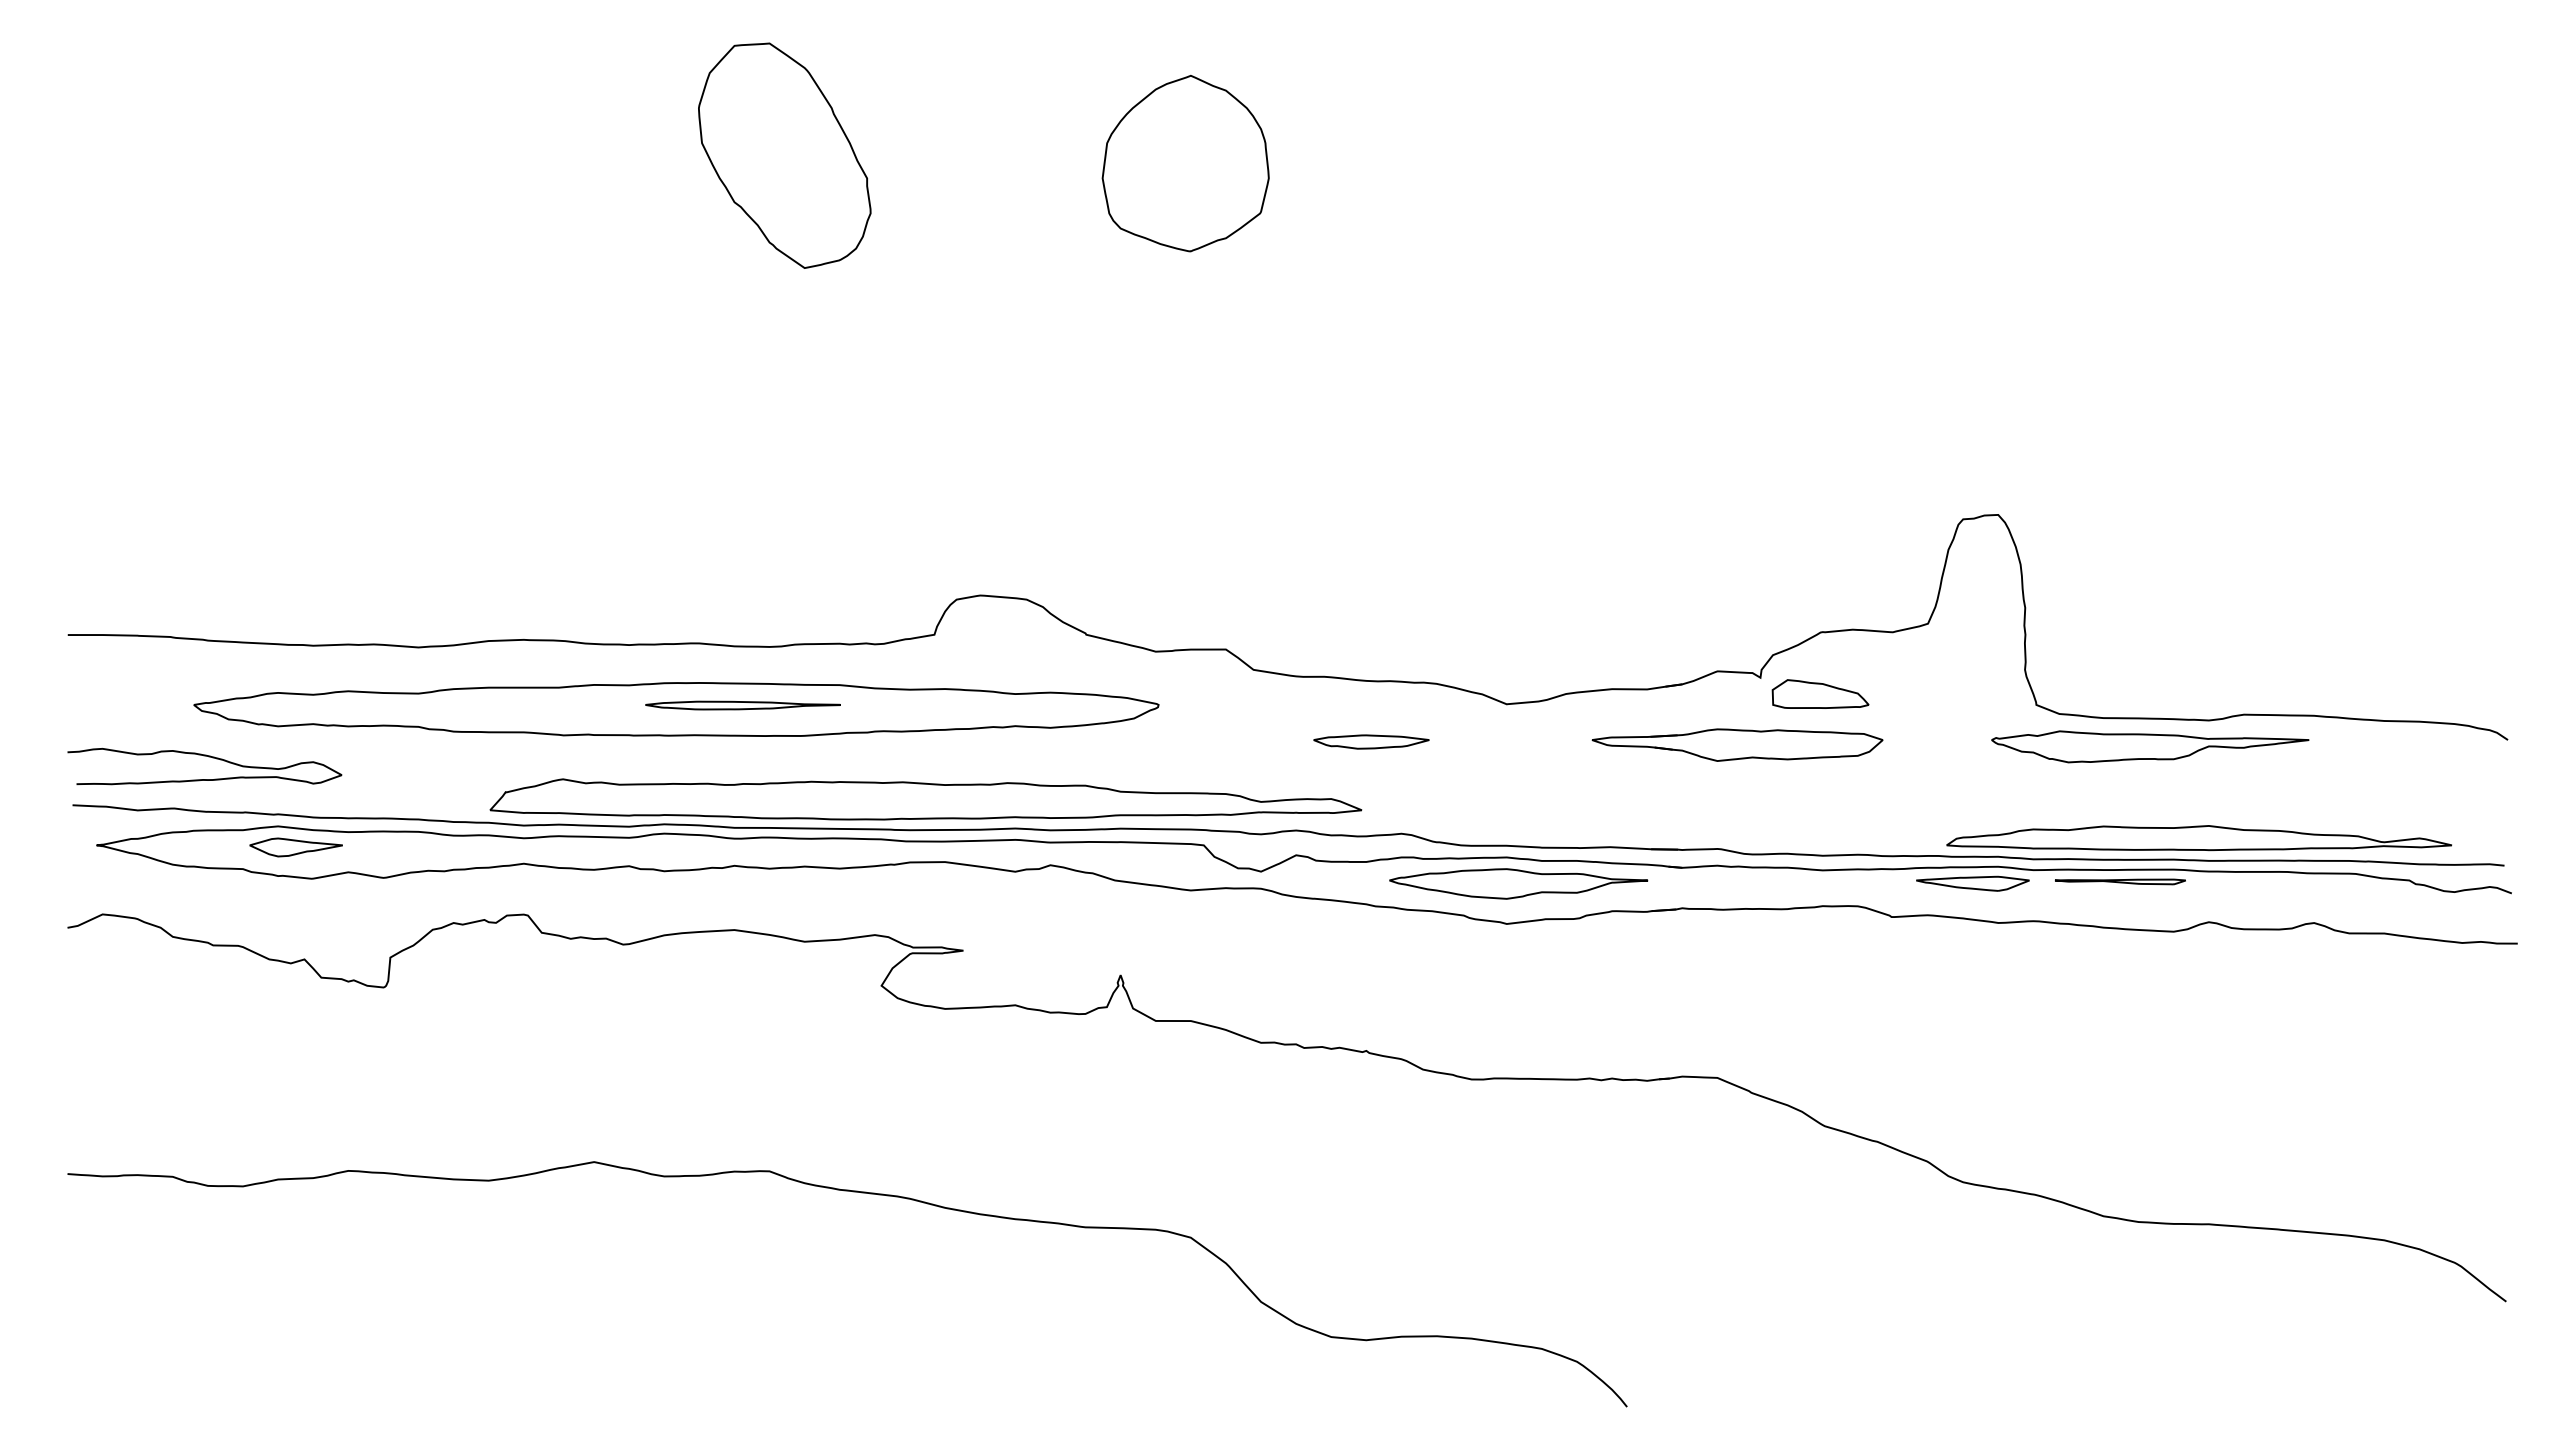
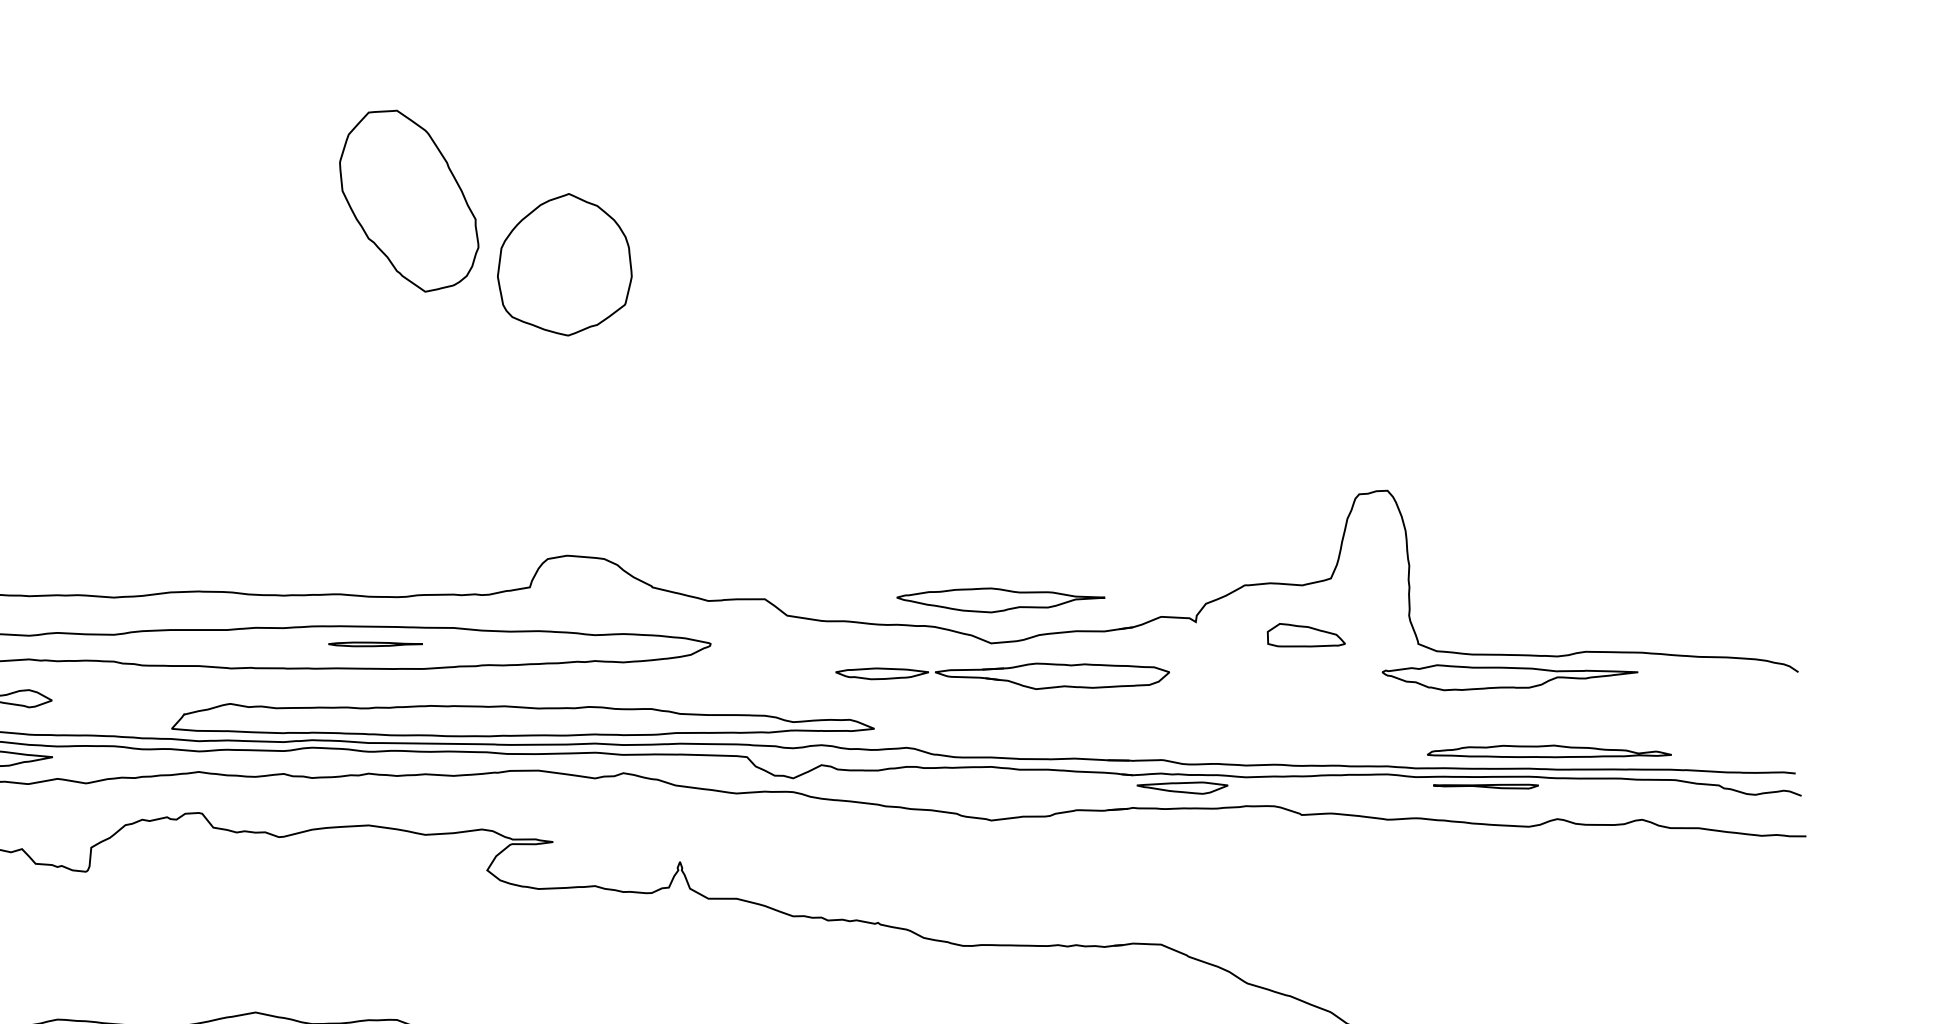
part: (1185, 163) -> (564, 264), moved
part: (1820, 693) -> (1306, 634), moved
part: (742, 705) -> (375, 644), size x0.6
part: (1737, 744) -> (1052, 675), moved
part: (2198, 838) -> (1548, 751), size x0.6
part: (1518, 883) -> (1000, 600), moved
part: (1972, 883) -> (1182, 787), moved

